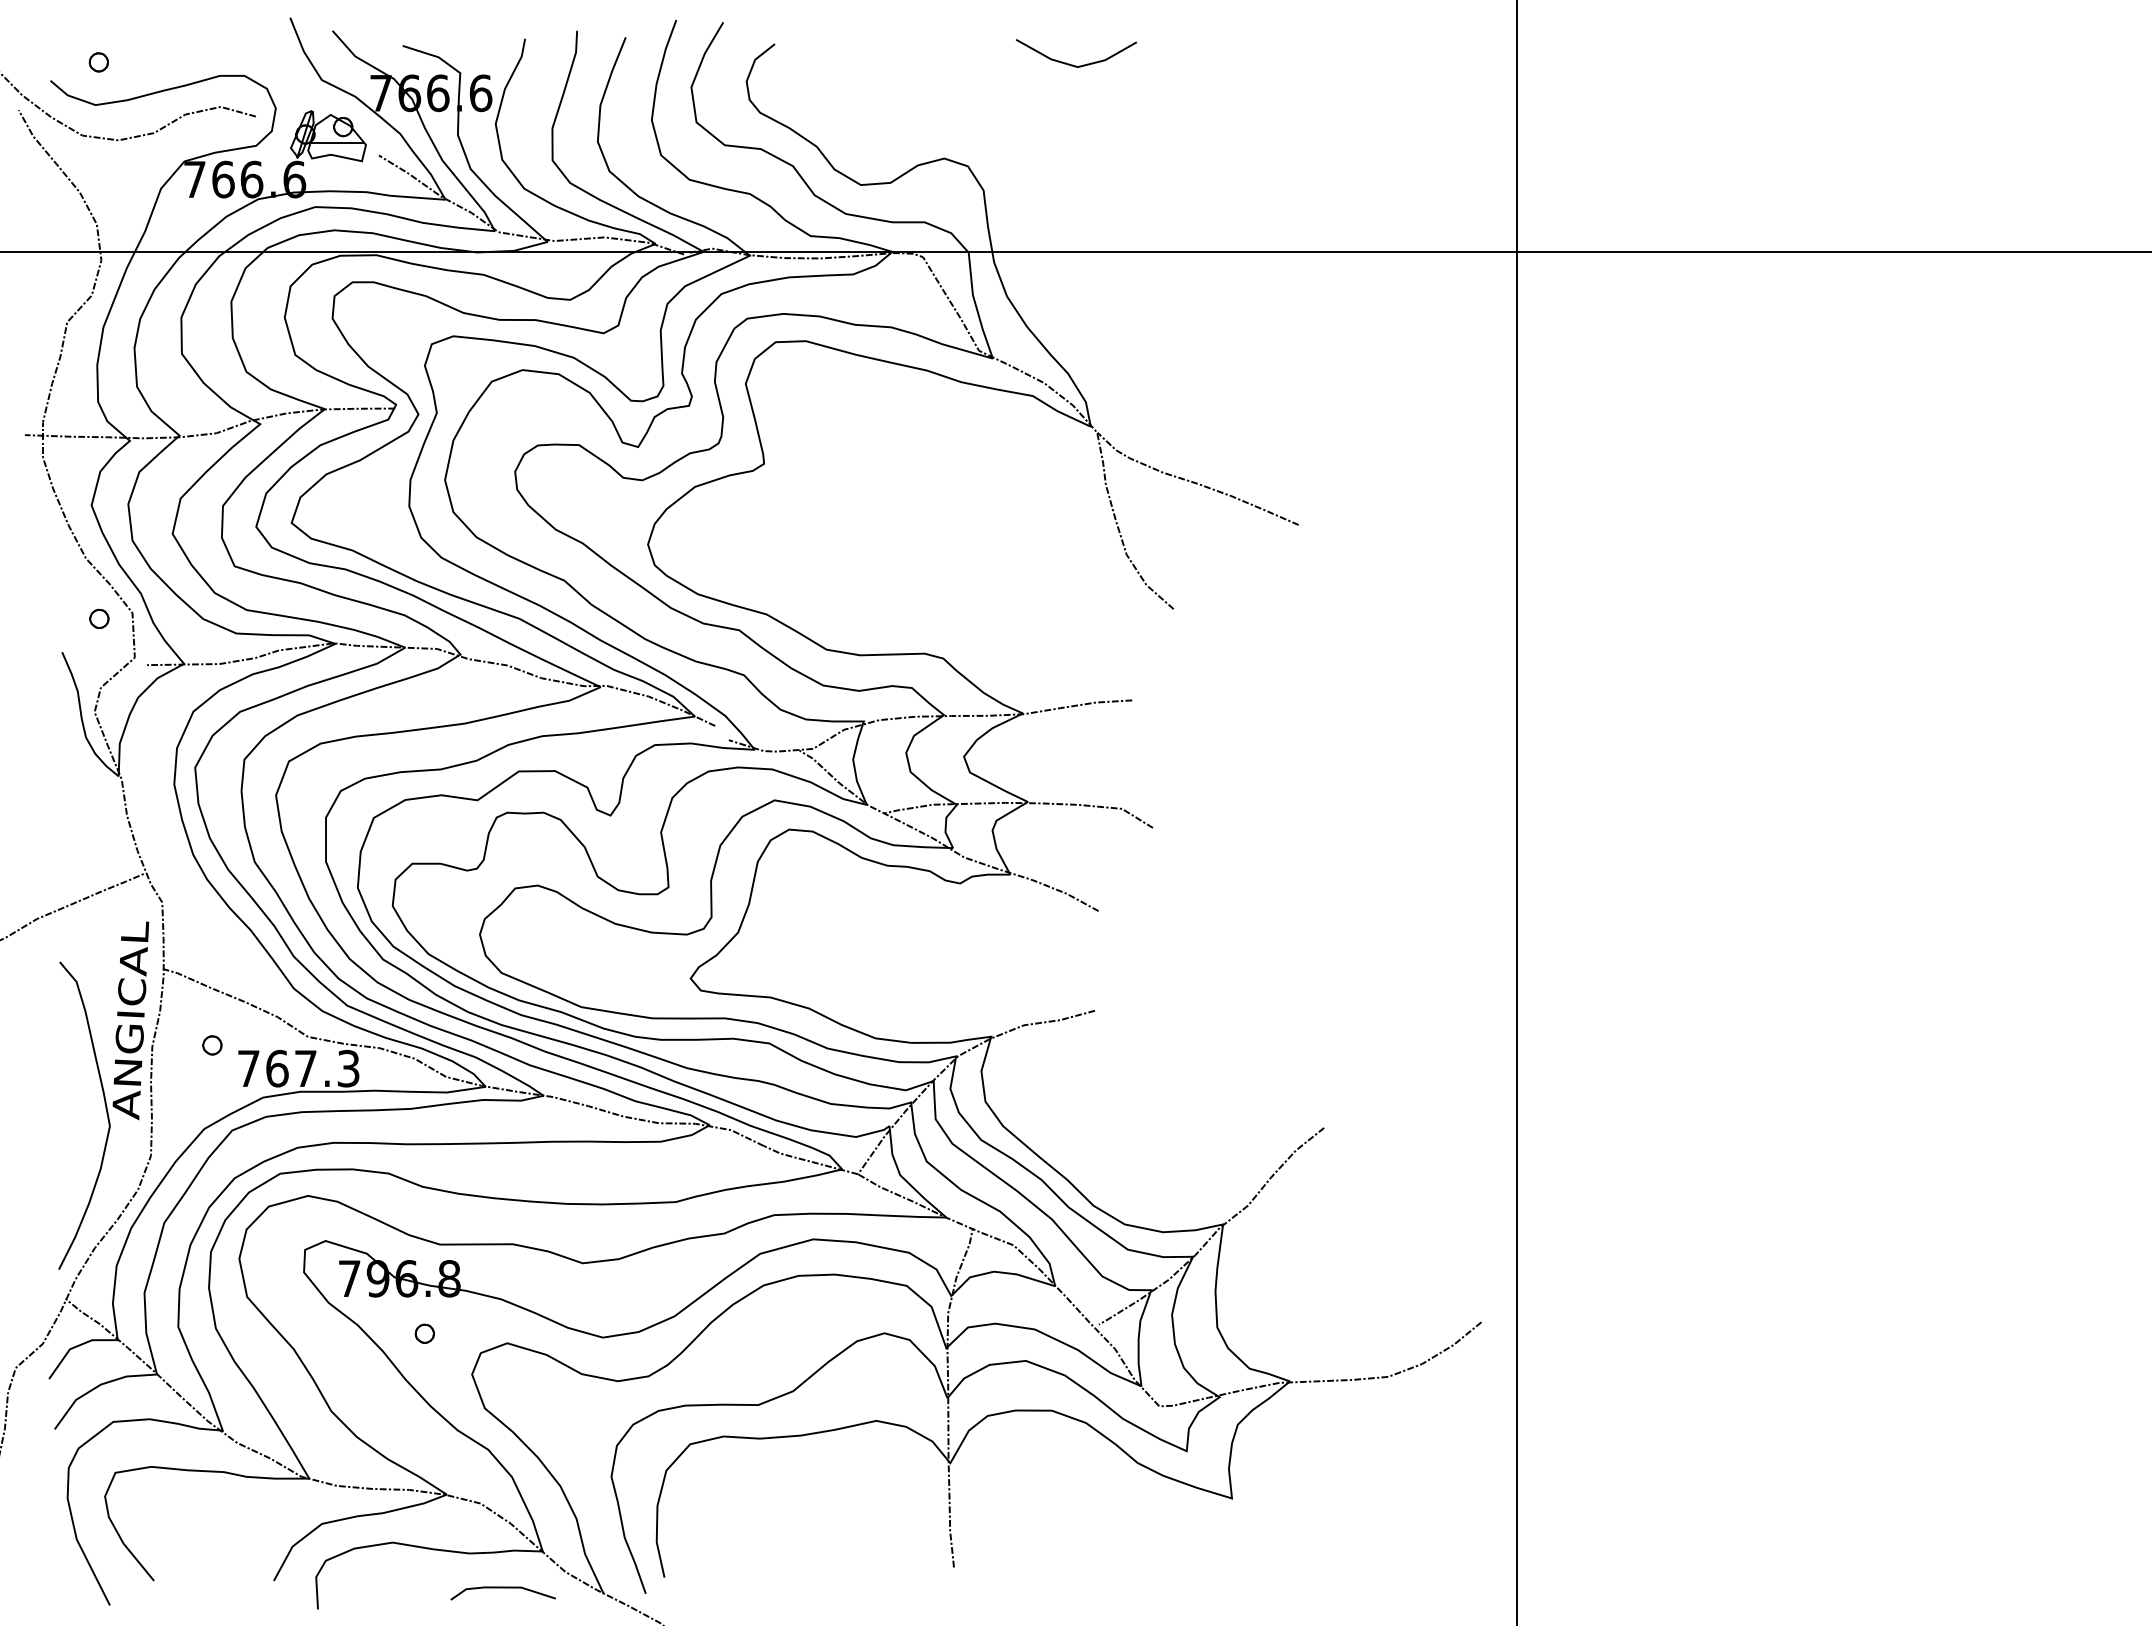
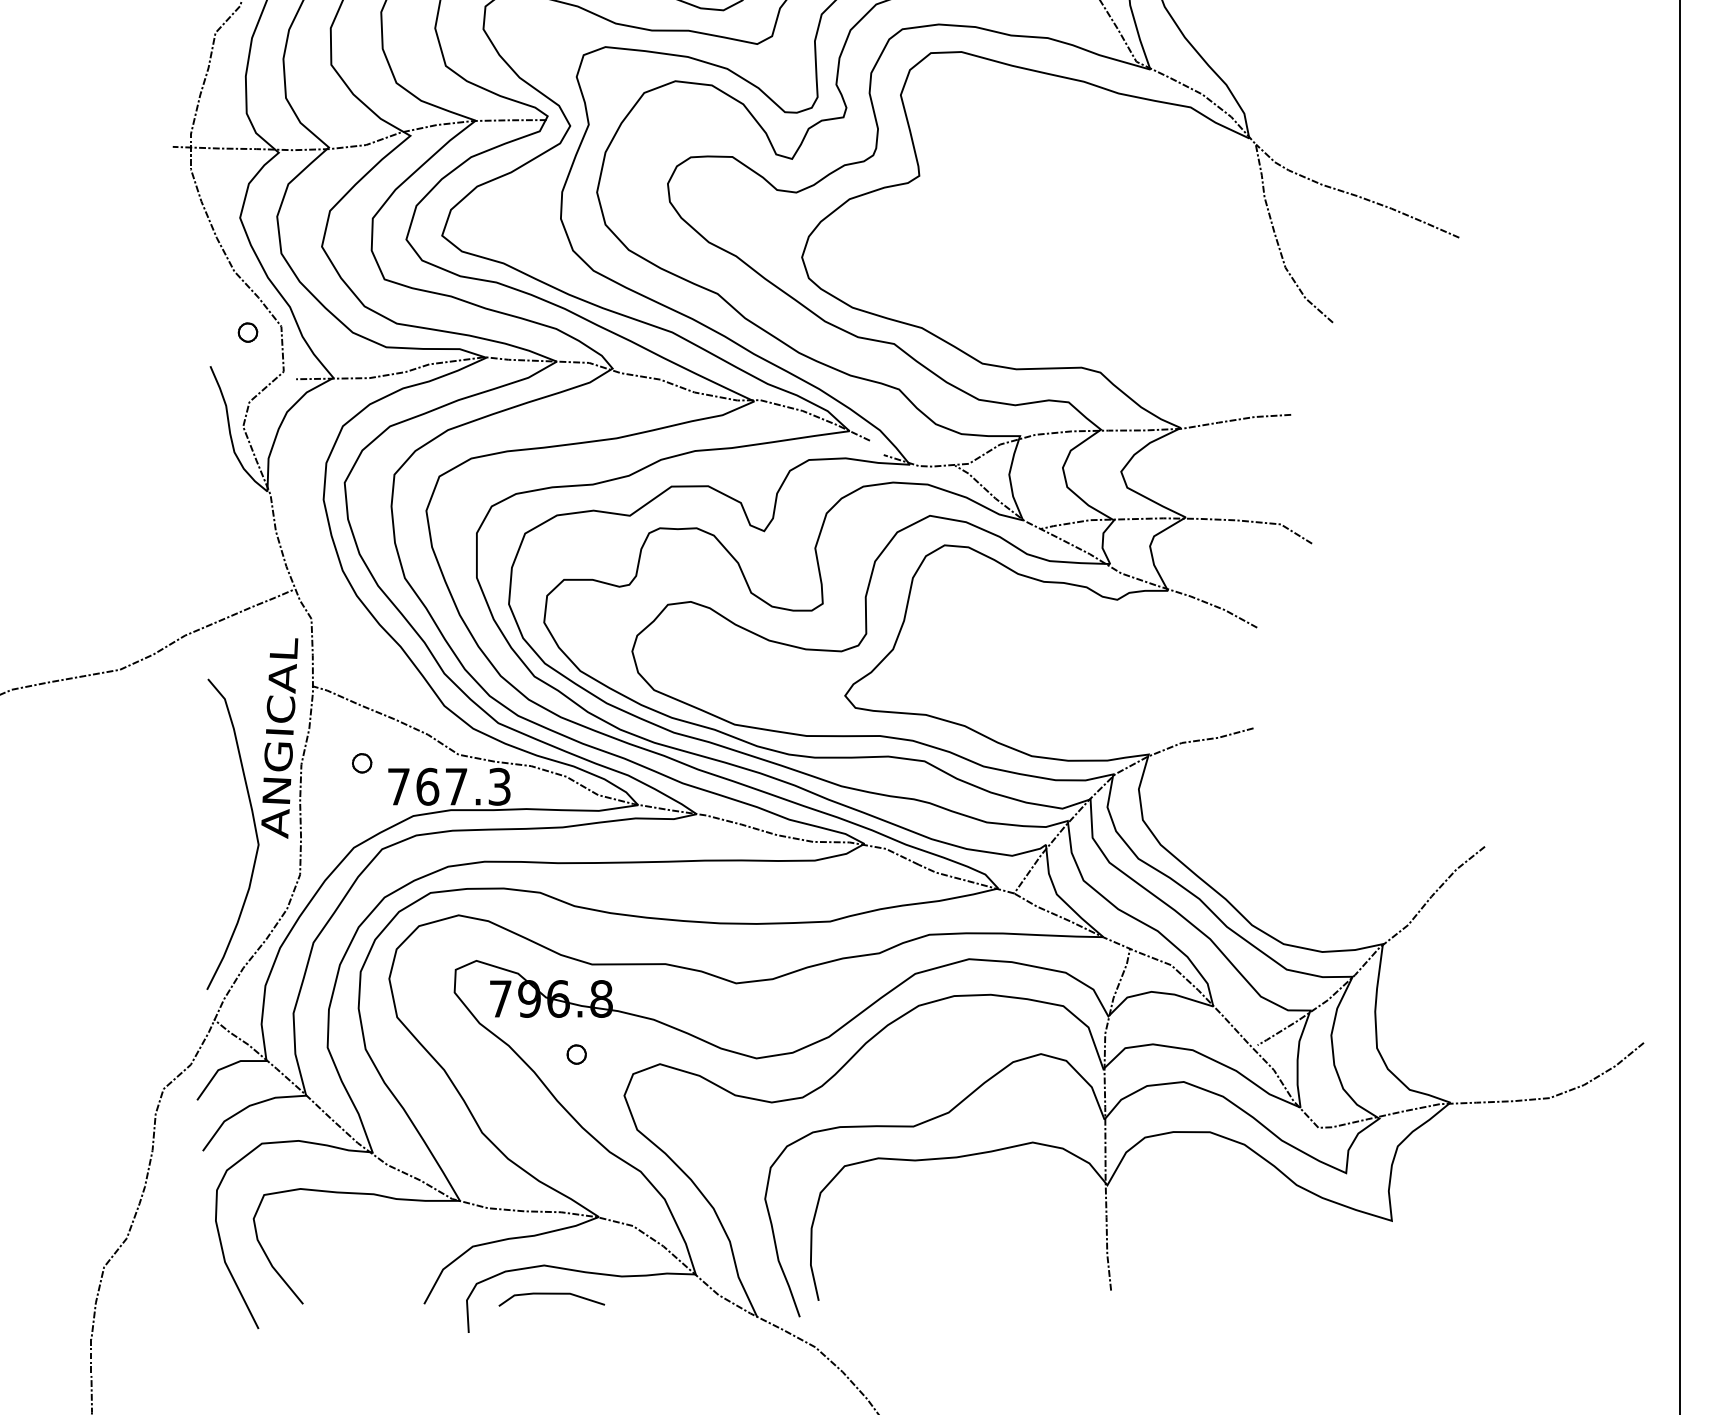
line: (502, 1588) -> (551, 1294), moved

